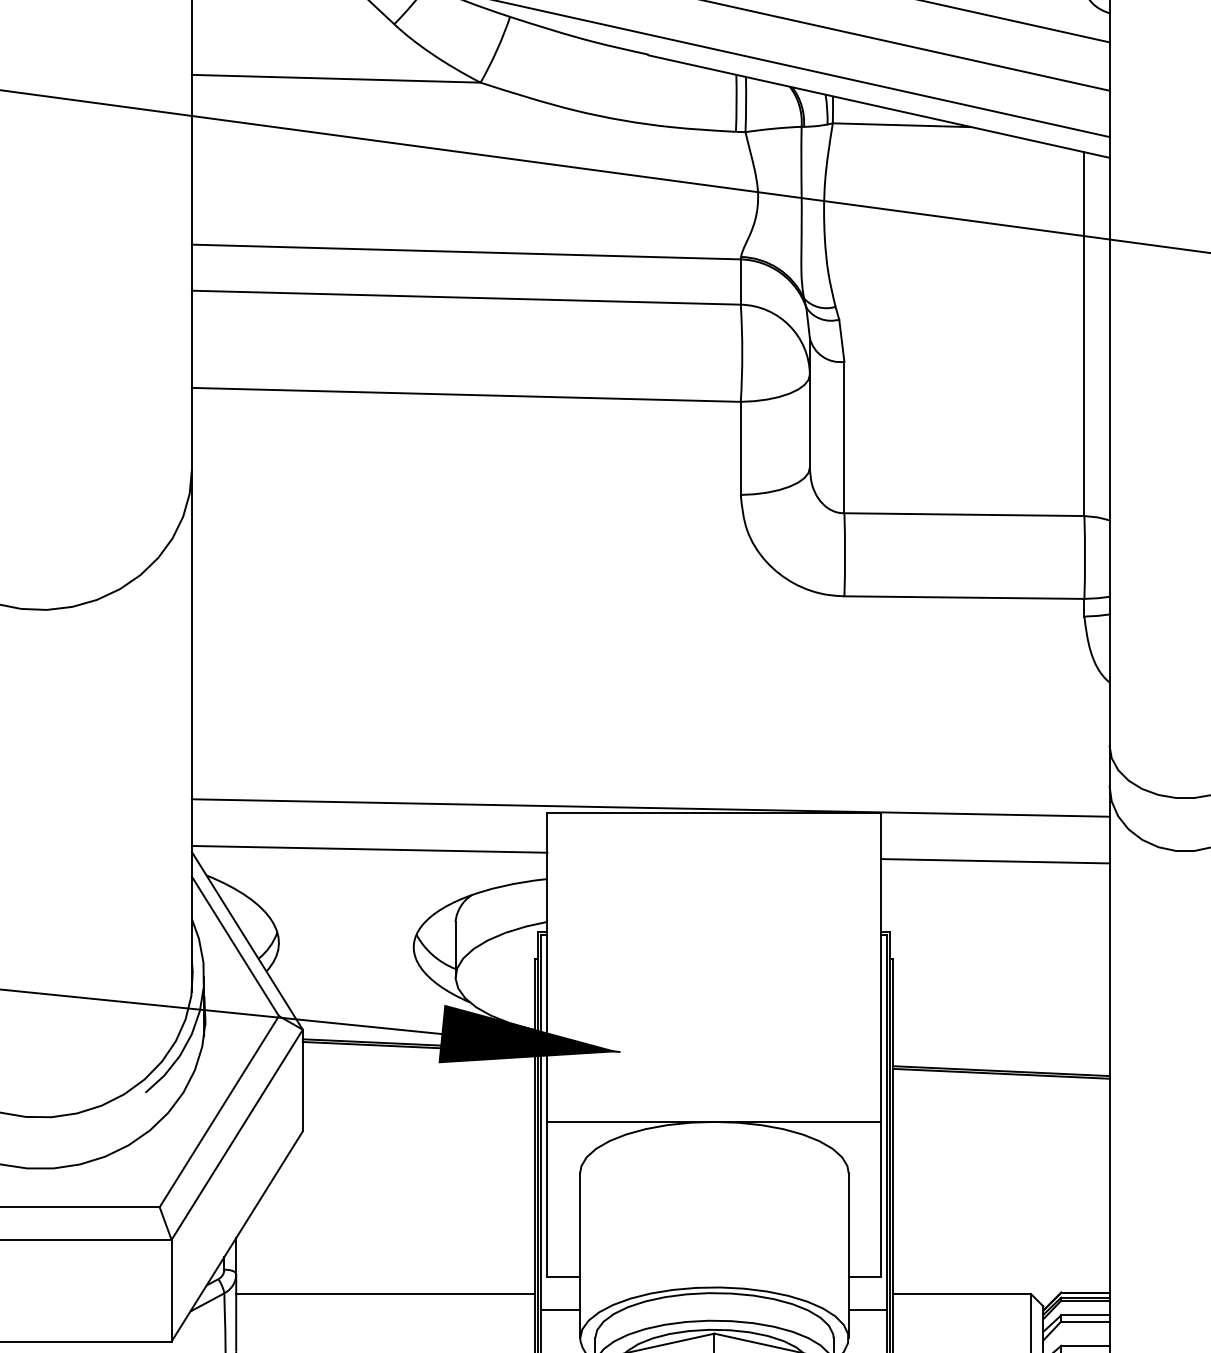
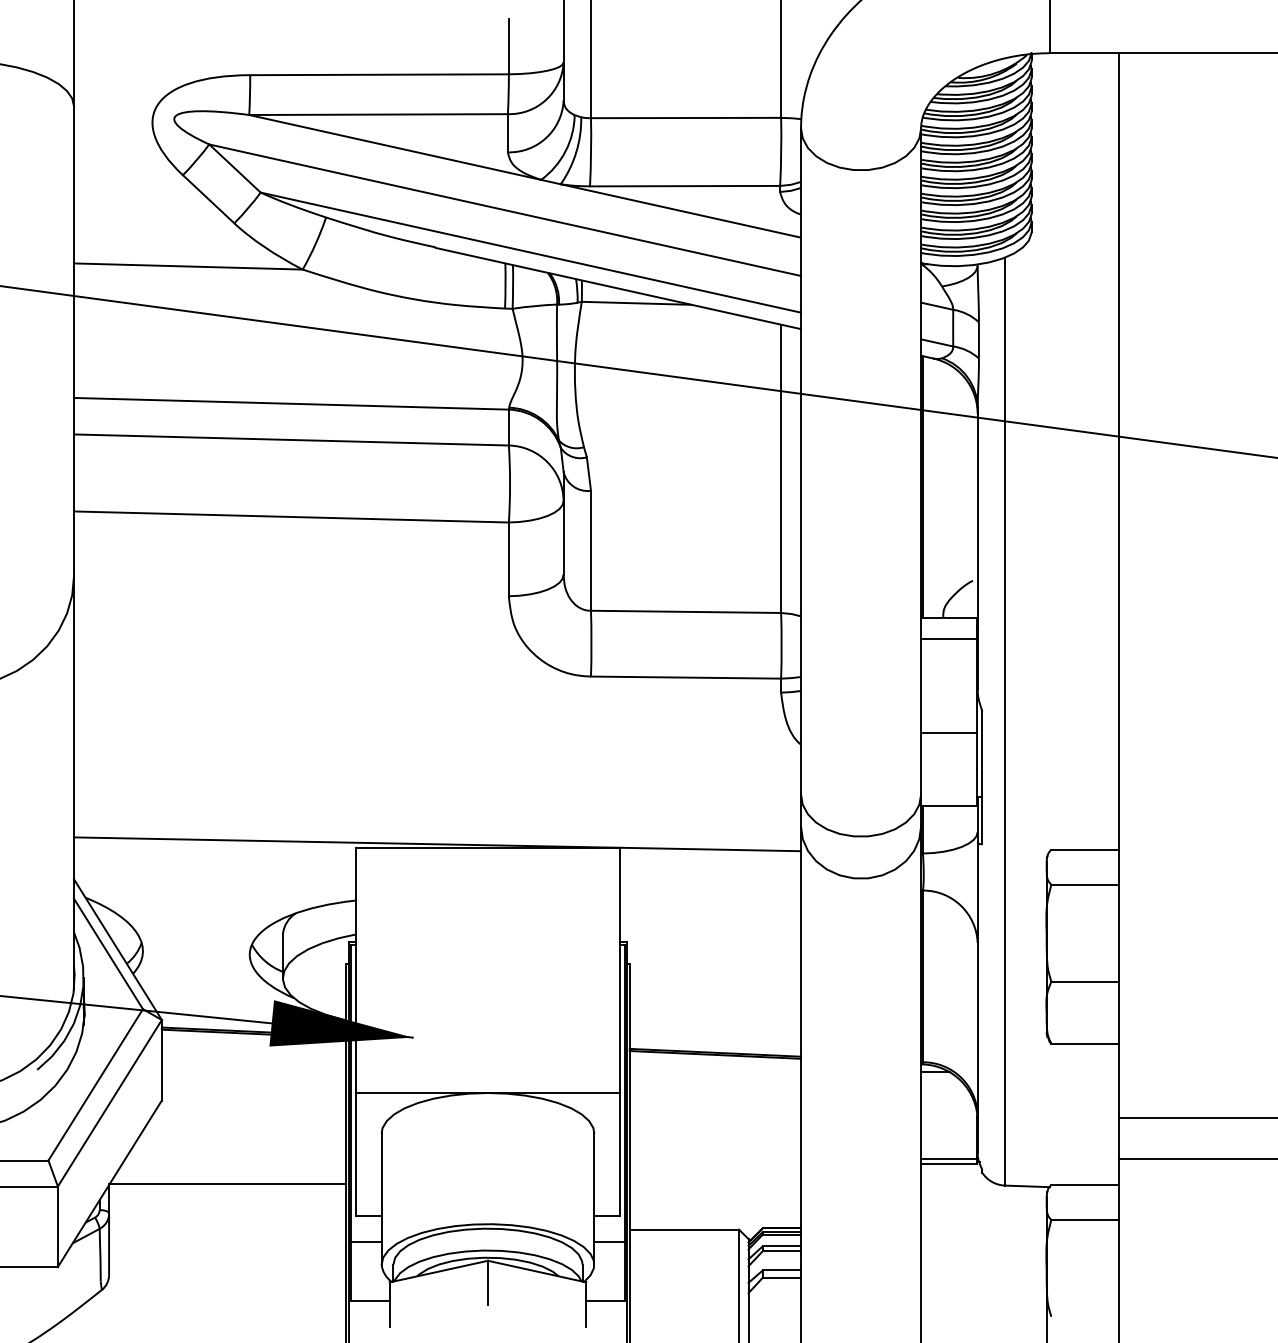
line: (369, 848) -> (214, 876), removed
line: (995, 861) -> (710, 886), removed
line: (385, 1294) -> (227, 1183), moved

